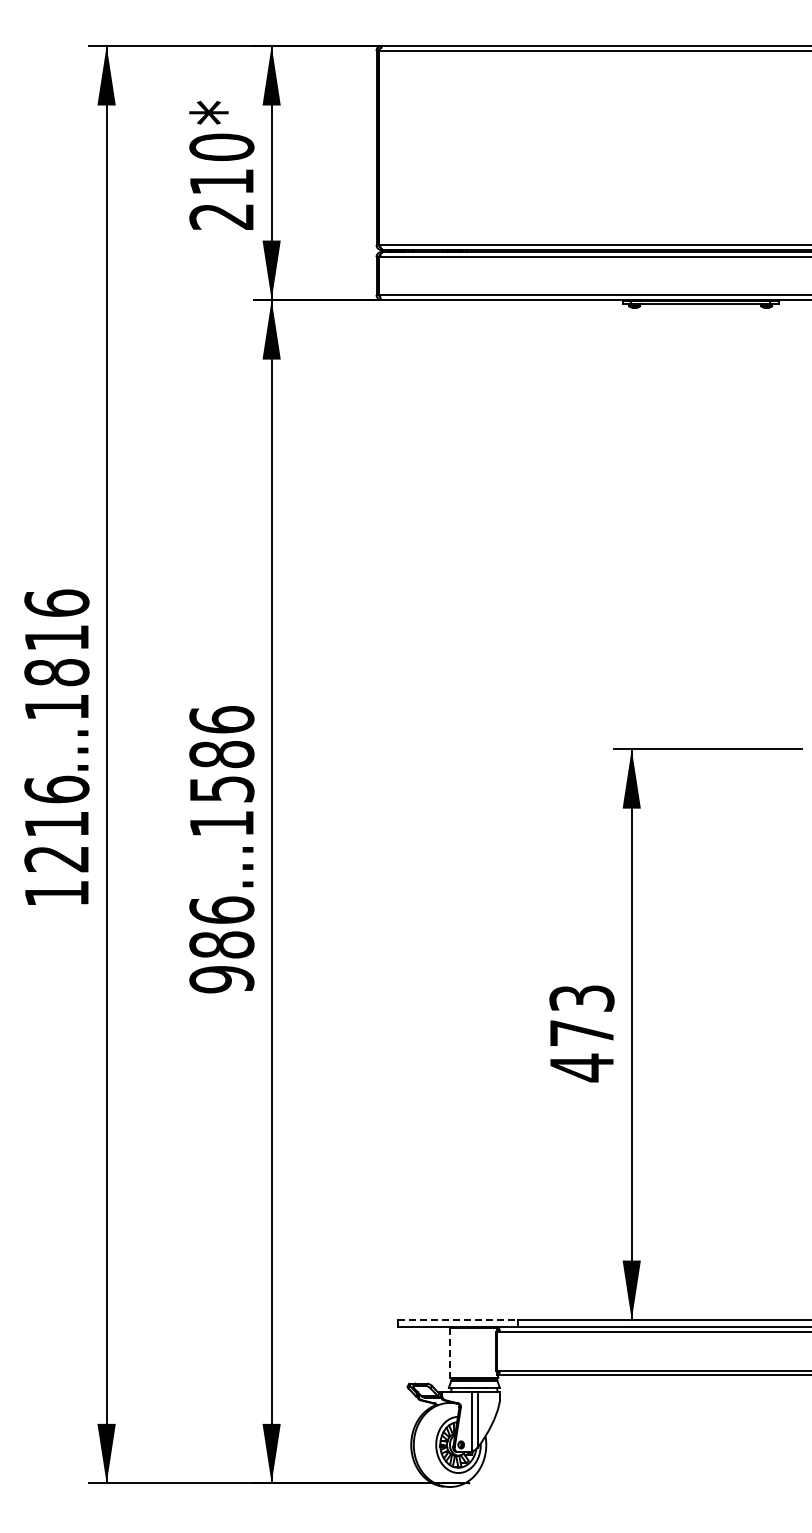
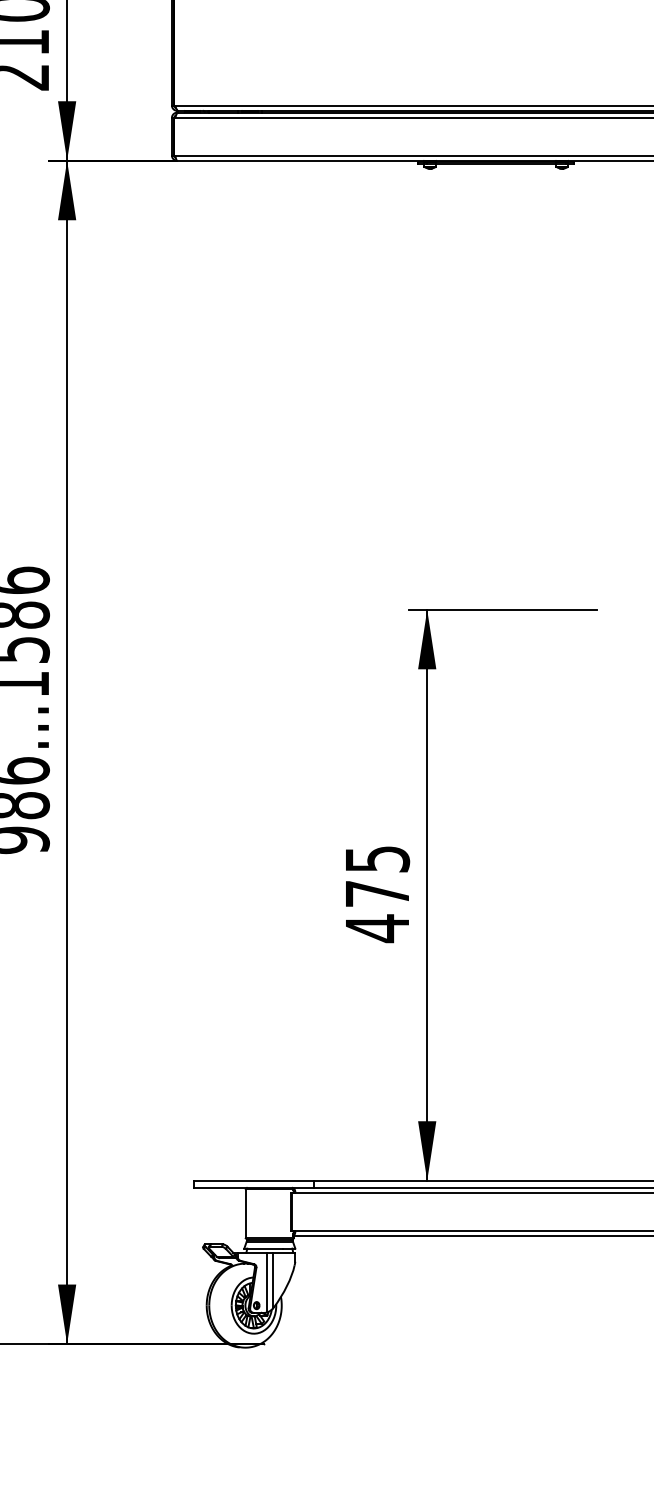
text: (581, 998) -> (376, 859), 473 -> 475
line: (458, 1320) -> (253, 1181), dashed -> solid
line: (450, 1353) -> (245, 1214), dashed -> solid

